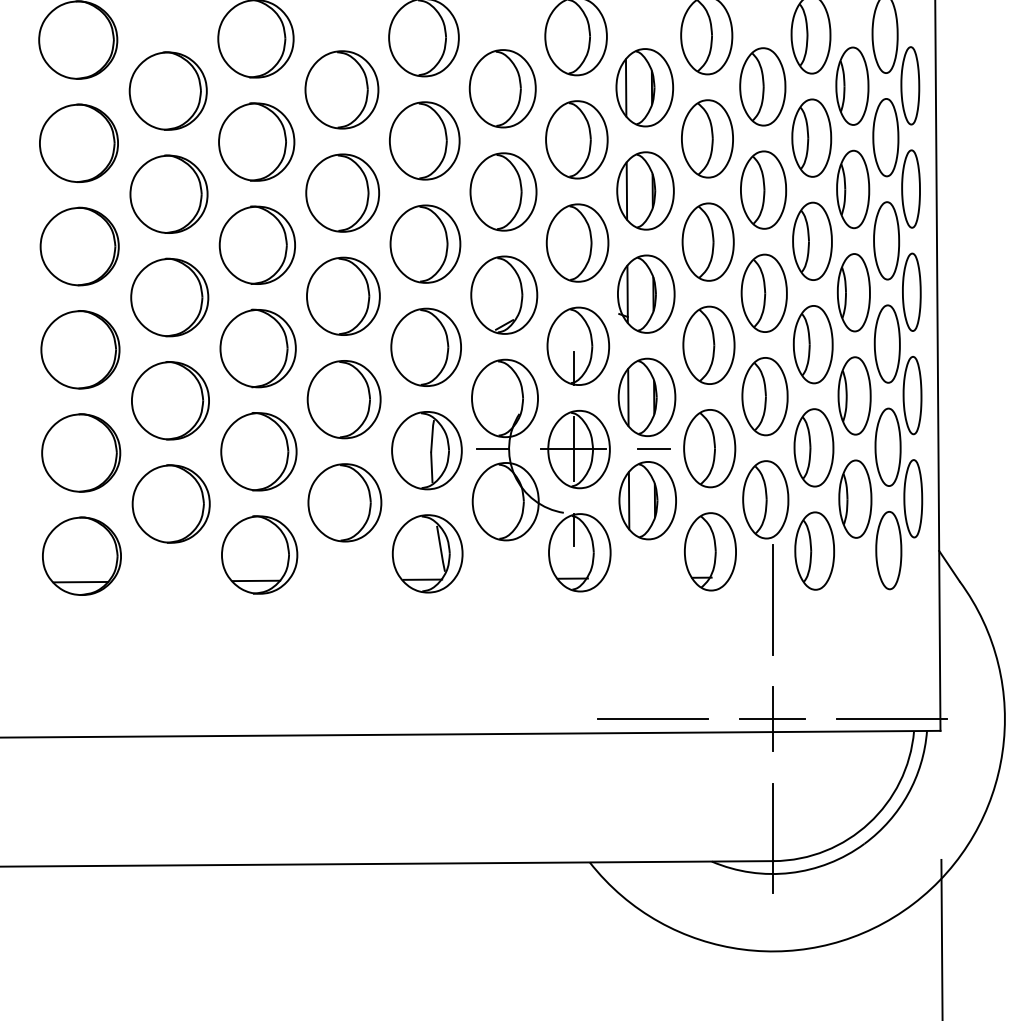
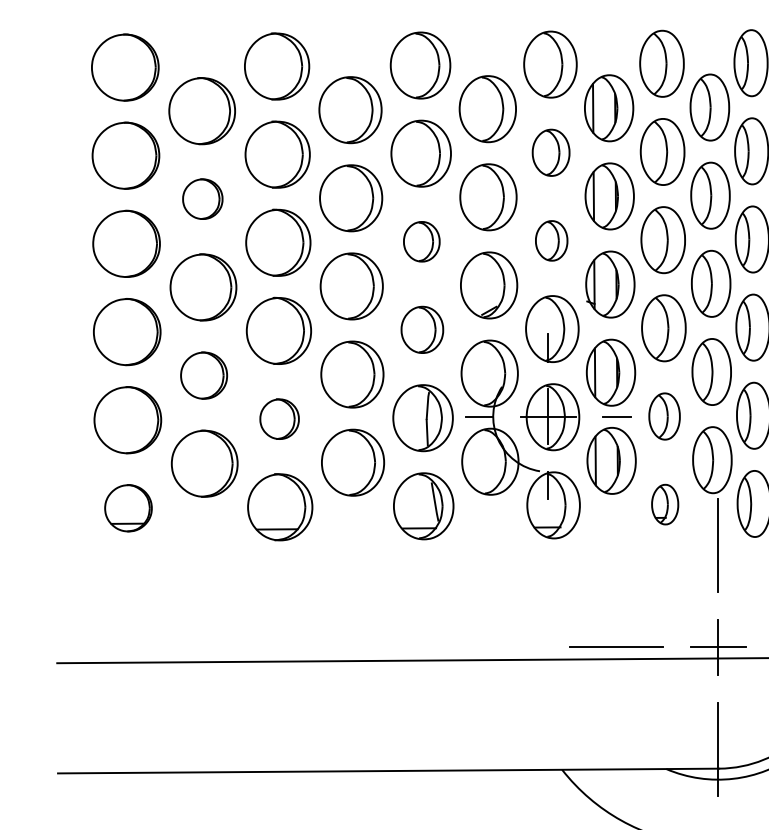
part: (576, 139) -> (550, 152), size x0.7
part: (168, 193) -> (202, 198), size x0.6
part: (577, 242) -> (551, 240), size x0.6
part: (425, 243) -> (421, 241), size x0.6
part: (425, 346) -> (421, 329), size x0.7
part: (170, 400) -> (204, 375), size x0.7
part: (709, 448) -> (664, 416), size x0.7
part: (258, 451) -> (279, 418), size x0.6
part: (710, 551) -> (665, 504), size x0.6
part: (81, 555) -> (128, 507), size x0.7

